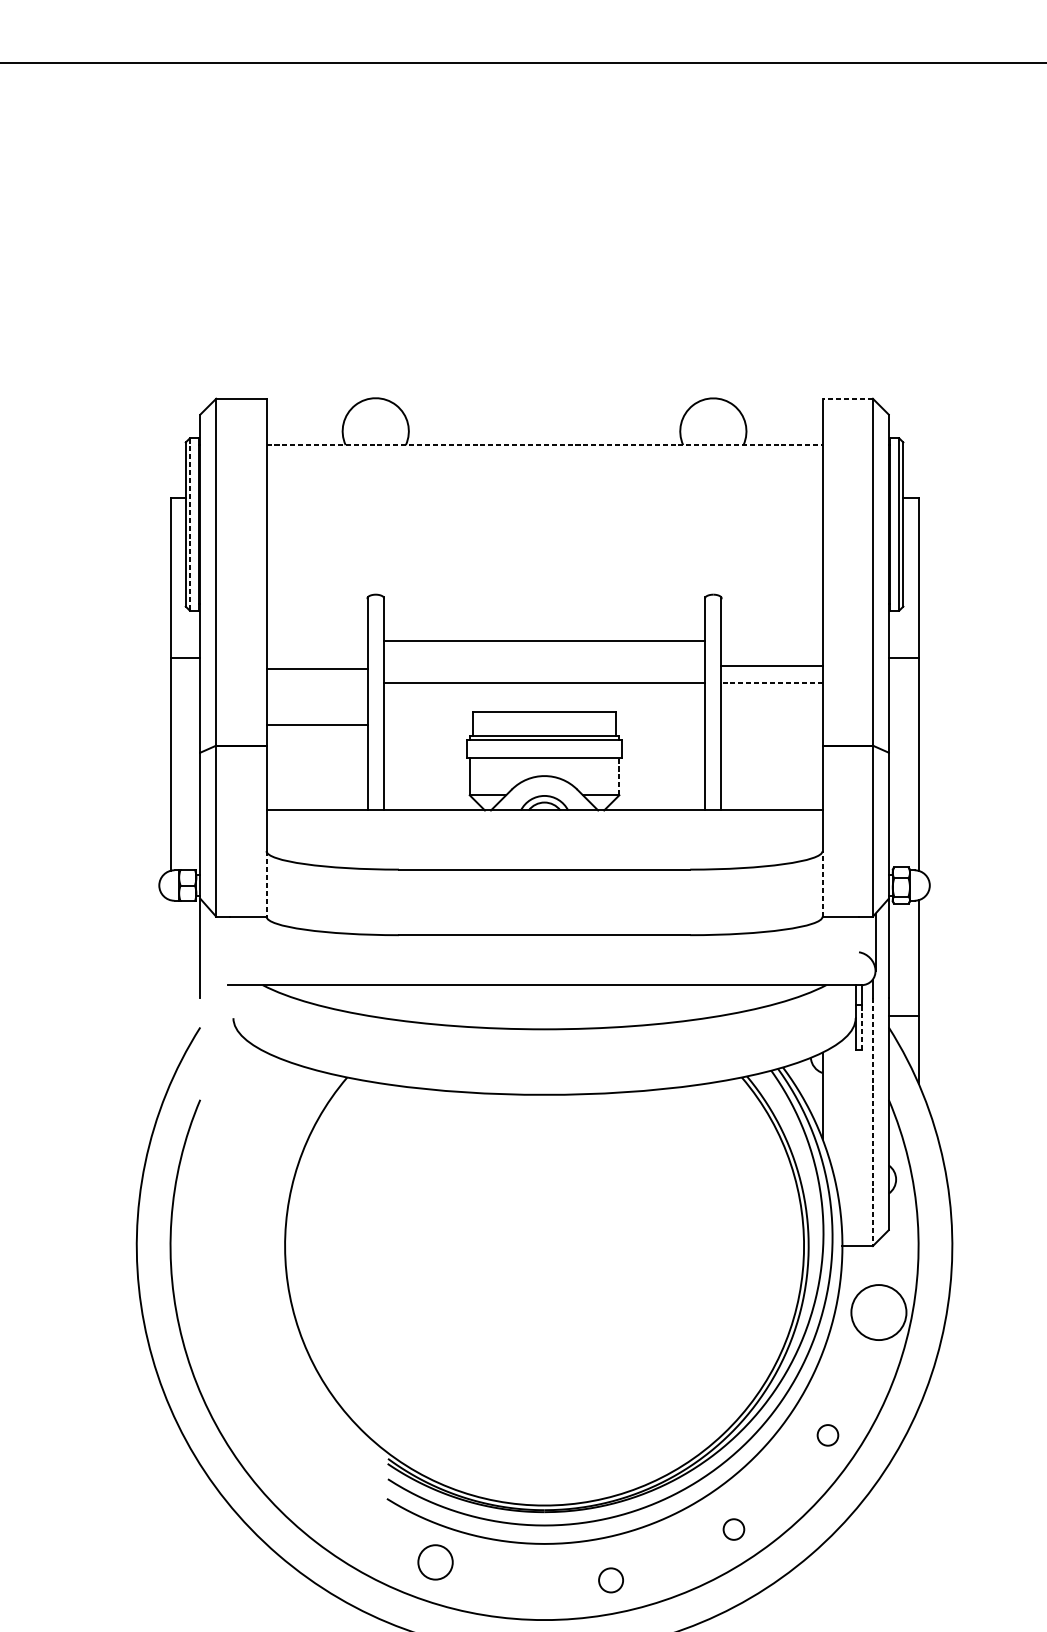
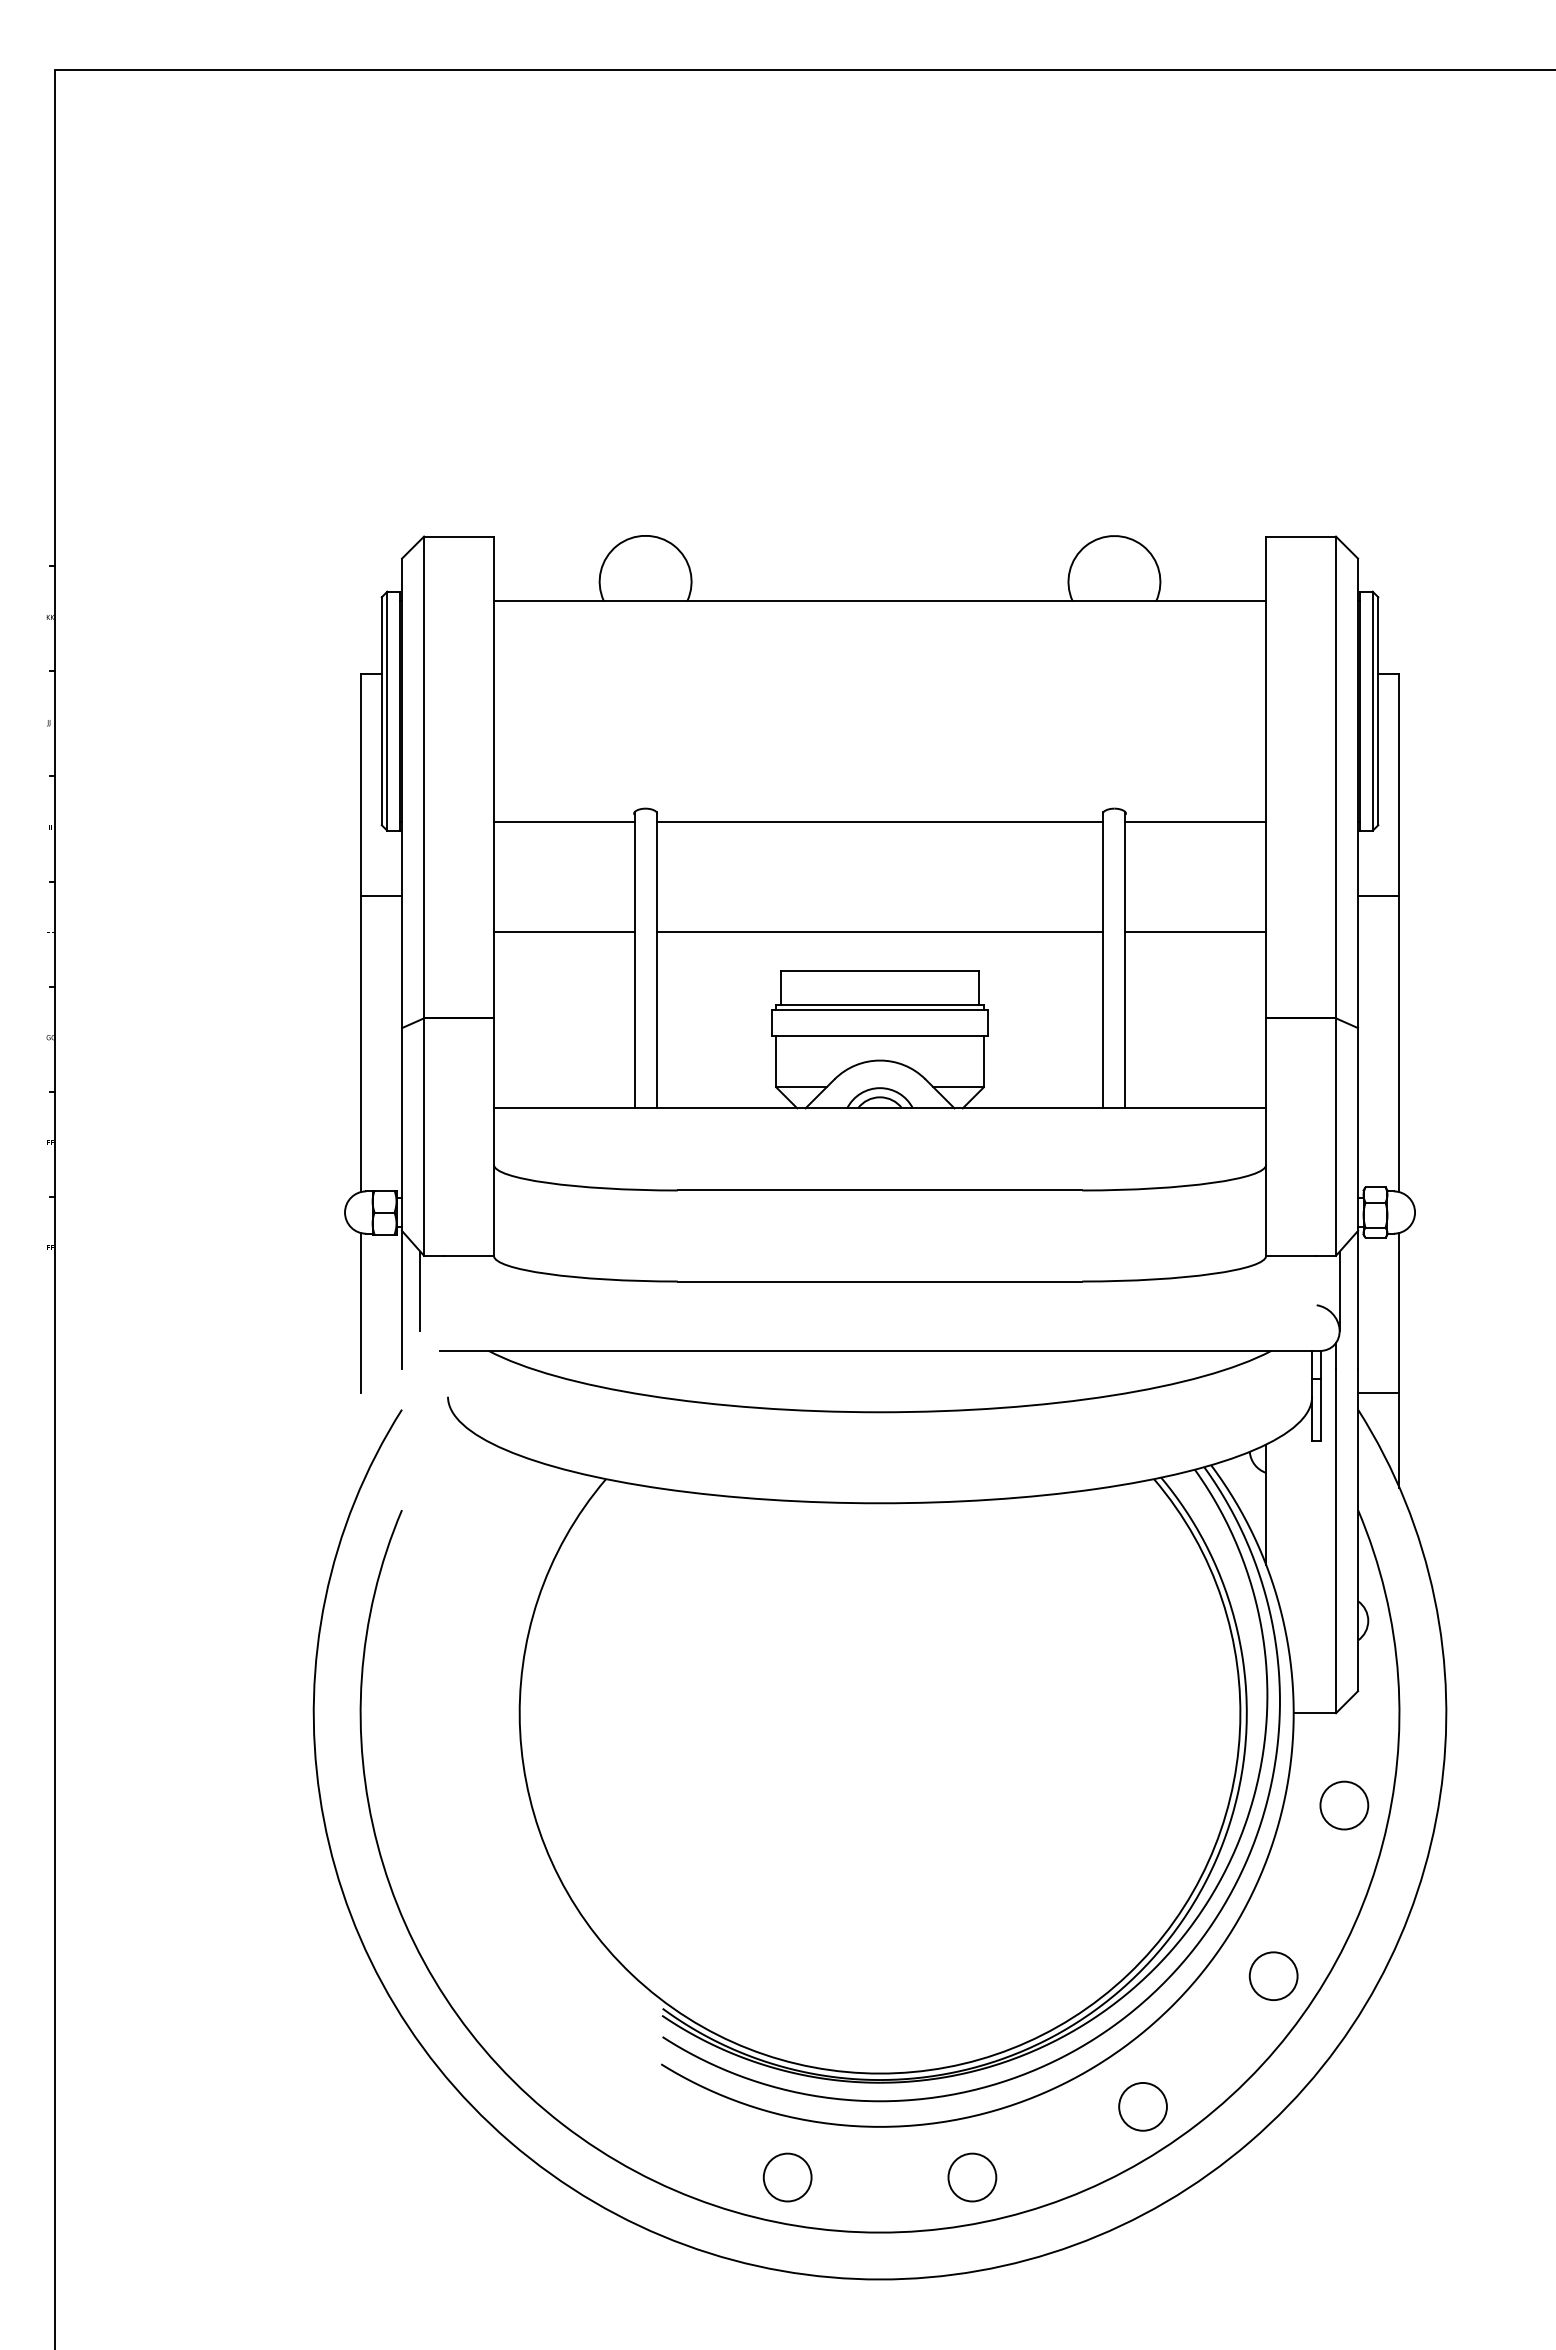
line: (848, 398) -> (1301, 536), dashed -> solid
line: (544, 444) -> (880, 600), dashed -> solid
line: (189, 524) -> (387, 711), dashed -> solid
line: (544, 640) -> (879, 821), moved
line: (771, 665) -> (1195, 821), moved
line: (316, 668) -> (563, 821), moved
line: (771, 683) -> (1195, 931), dashed -> solid
line: (316, 724) -> (563, 931), moved
line: (619, 776) -> (983, 1061), dashed -> solid
line: (266, 884) -> (493, 1210), dashed -> solid
line: (822, 884) -> (1266, 1210), dashed -> solid
line: (213, 942) -> (420, 1291), added
line: (170, 957) -> (360, 1312), added
line: (862, 1027) -> (1321, 1409), dashed -> solid
line: (873, 1122) -> (1336, 1541), dashed -> solid
circle: (879, 1312) -> (1344, 1805), size x0.62
circle: (827, 1434) -> (1273, 1975), size x1.67
circle: (733, 1529) -> (1142, 2106), size x1.67
circle: (435, 1562) -> (787, 2177), moved
circle: (611, 1580) -> (972, 2177), size x1.43

